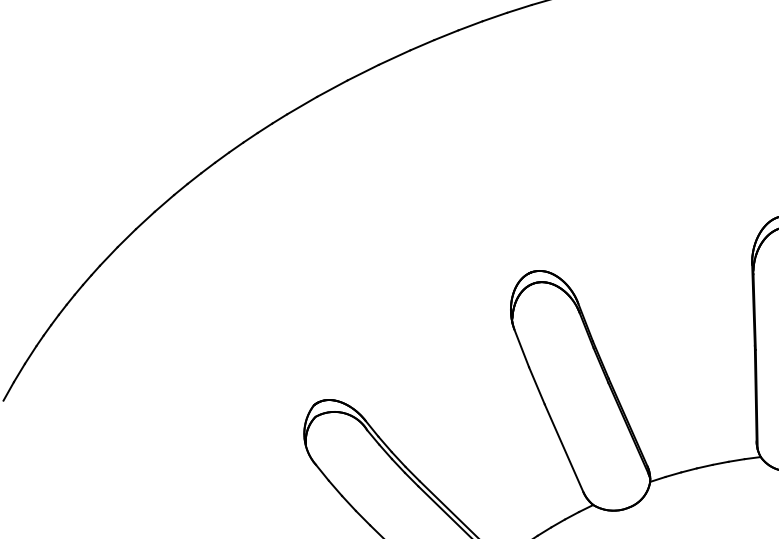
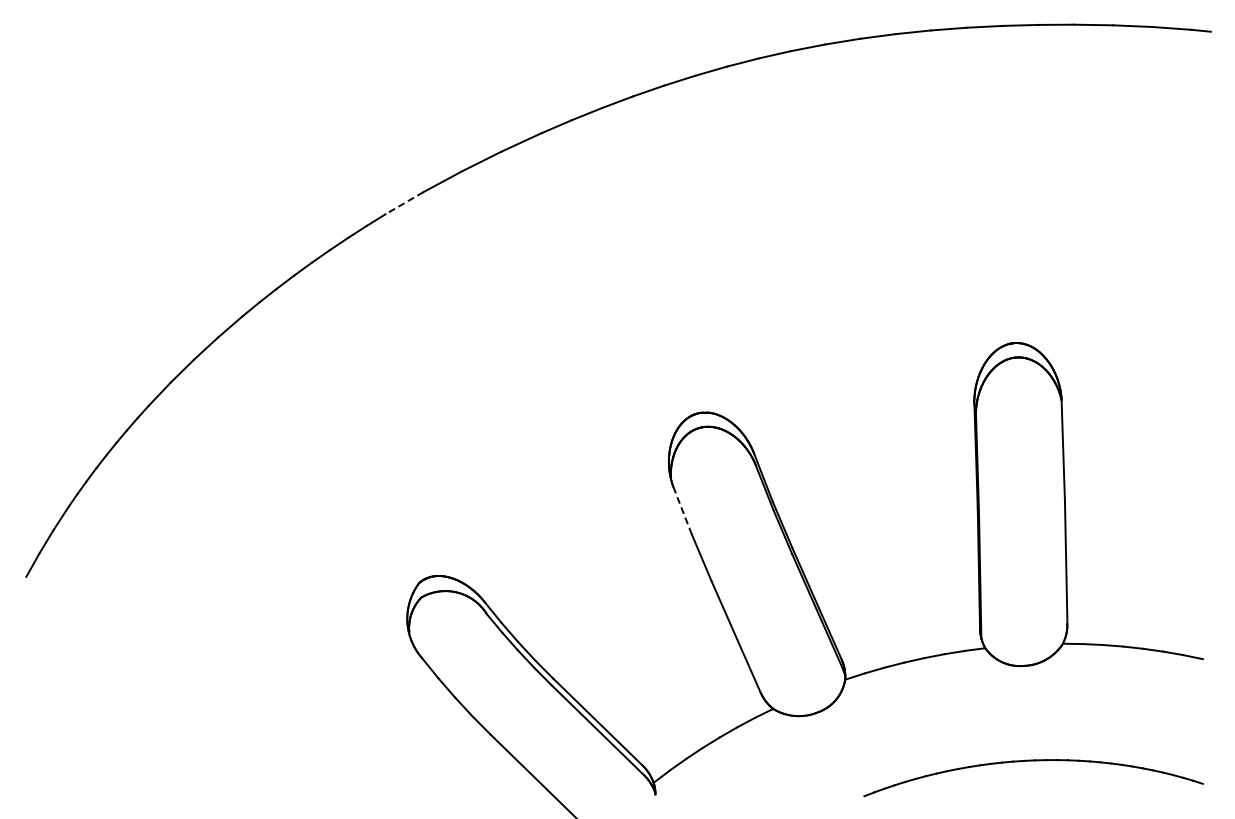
line: (302, 105) -> (404, 203), solid -> dashed
line: (521, 348) -> (682, 510), solid -> dashed

